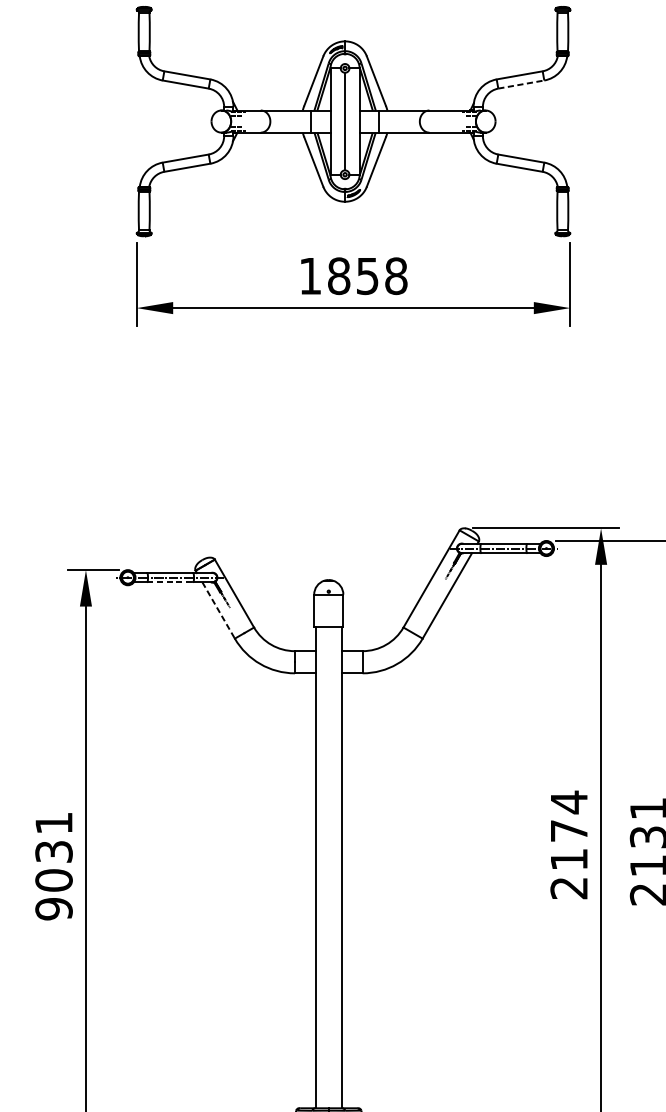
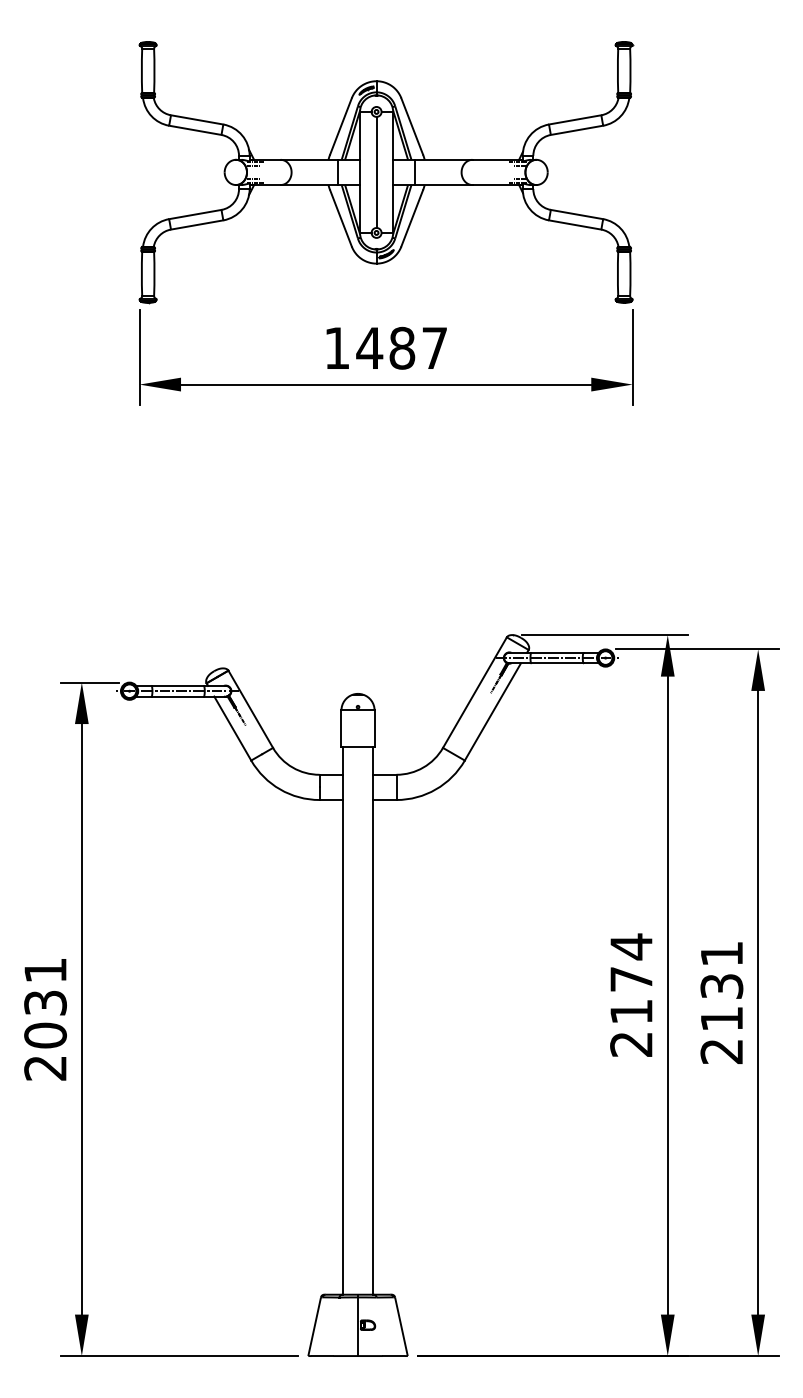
line: (521, 84) -> (577, 130), dashed -> solid
text: (366, 275) -> (401, 347), 1858 -> 1487
line: (170, 582) -> (178, 696), dashed -> solid
line: (218, 610) -> (232, 728), dashed -> solid
text: (54, 909) -> (45, 1068), 9031 -> 2031

